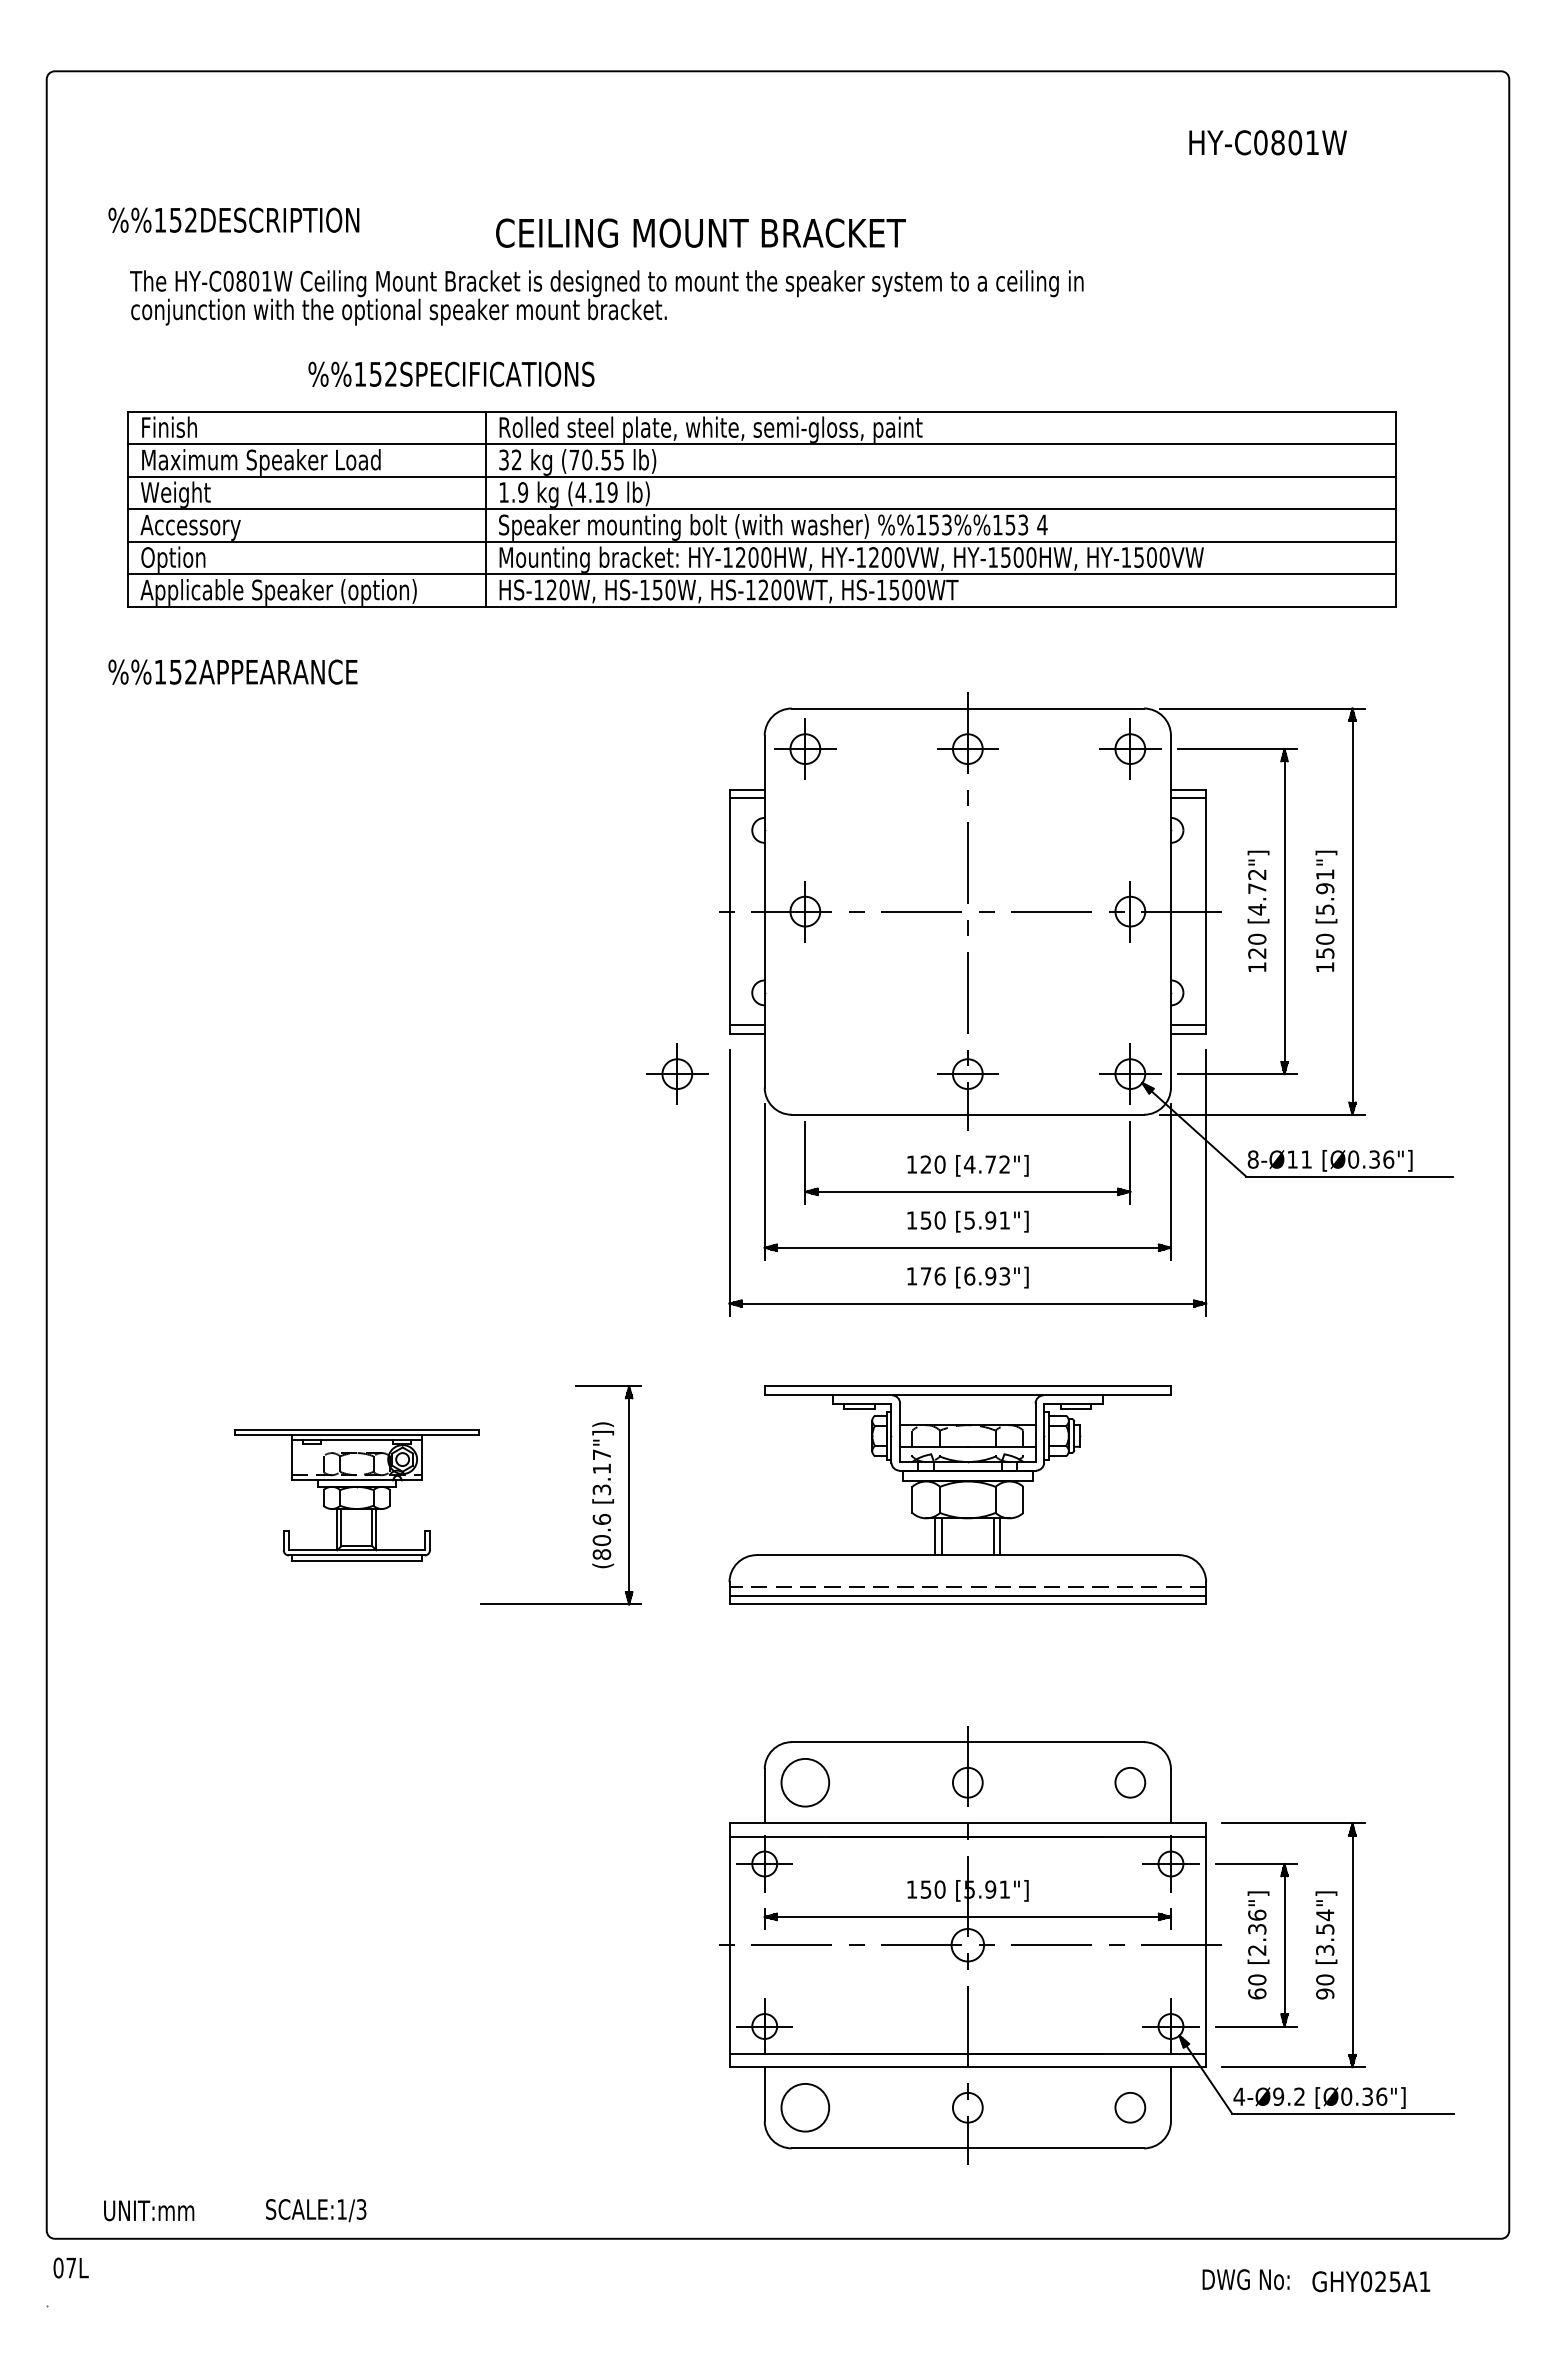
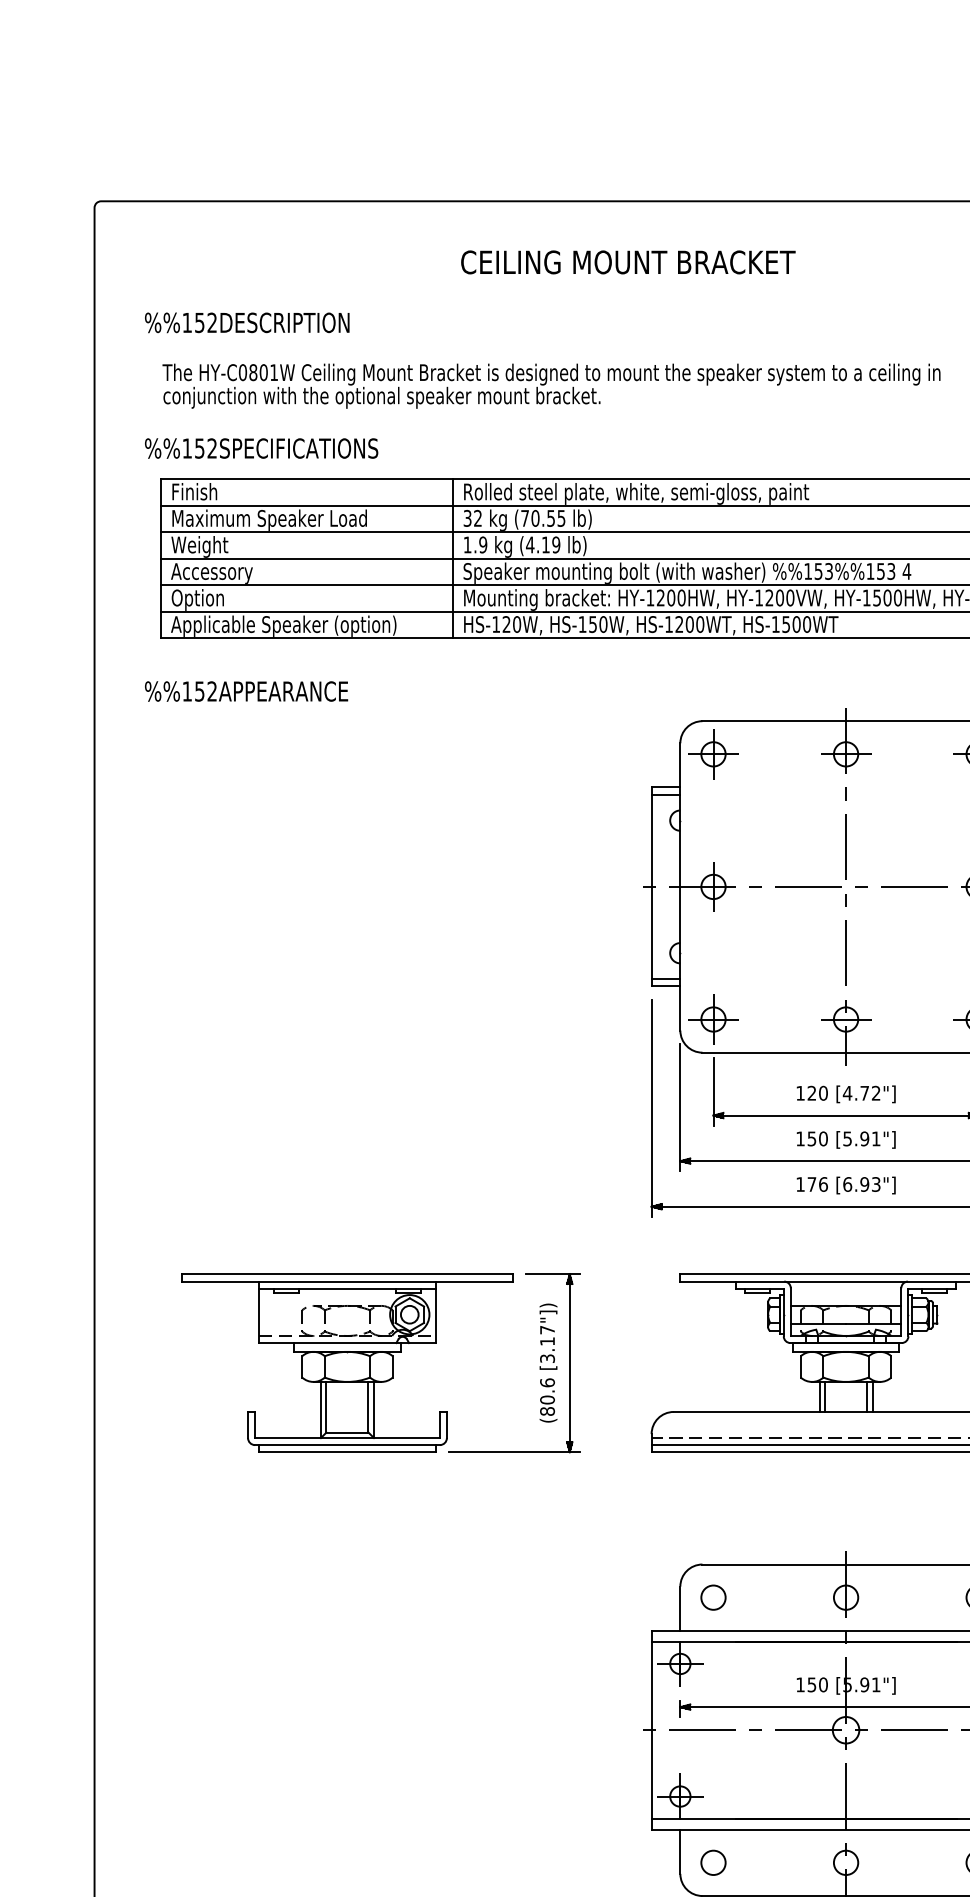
text: (700, 232) -> (627, 261), moved
text: (451, 373) -> (261, 447), moved
part: (677, 1073) -> (713, 1018), moved
part: (356, 1494) -> (347, 1362), size x1.67
circle: (805, 1782) -> (713, 1597), size x0.62
circle: (805, 2107) -> (713, 1862), size x0.62

